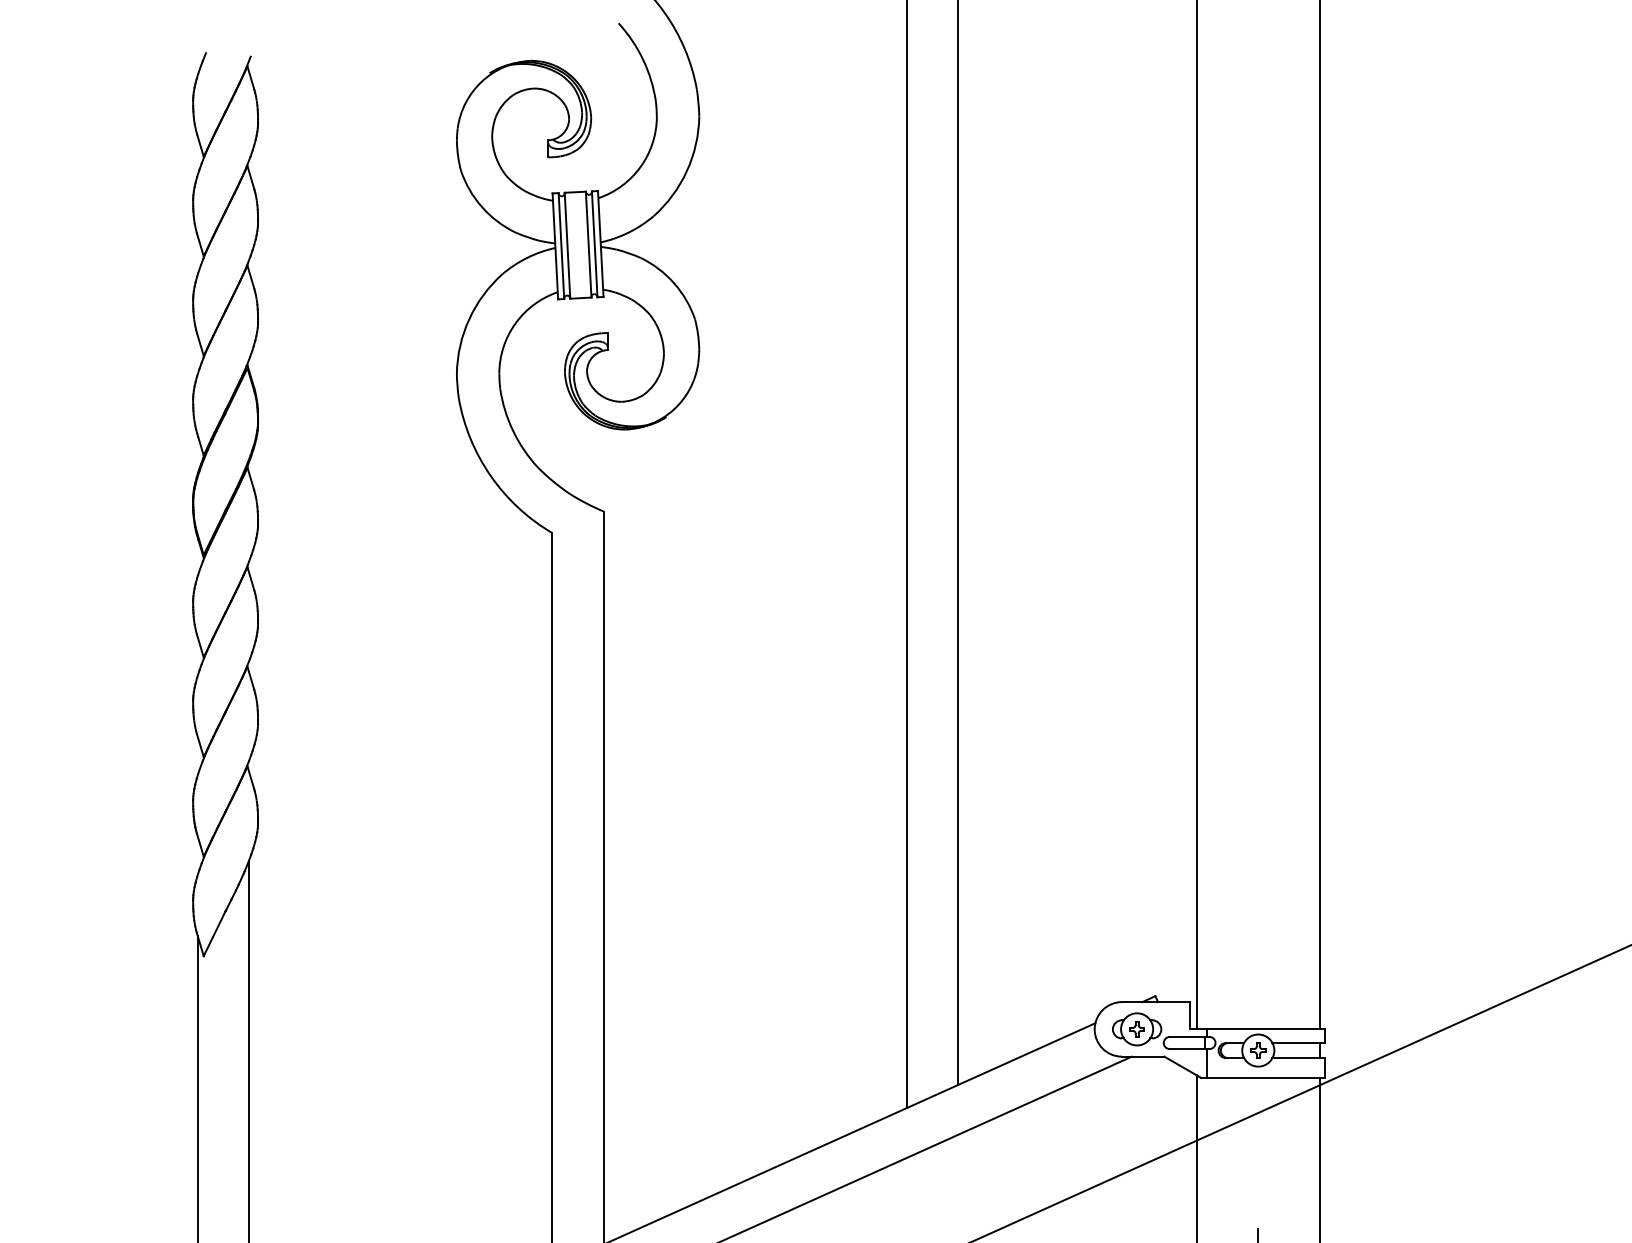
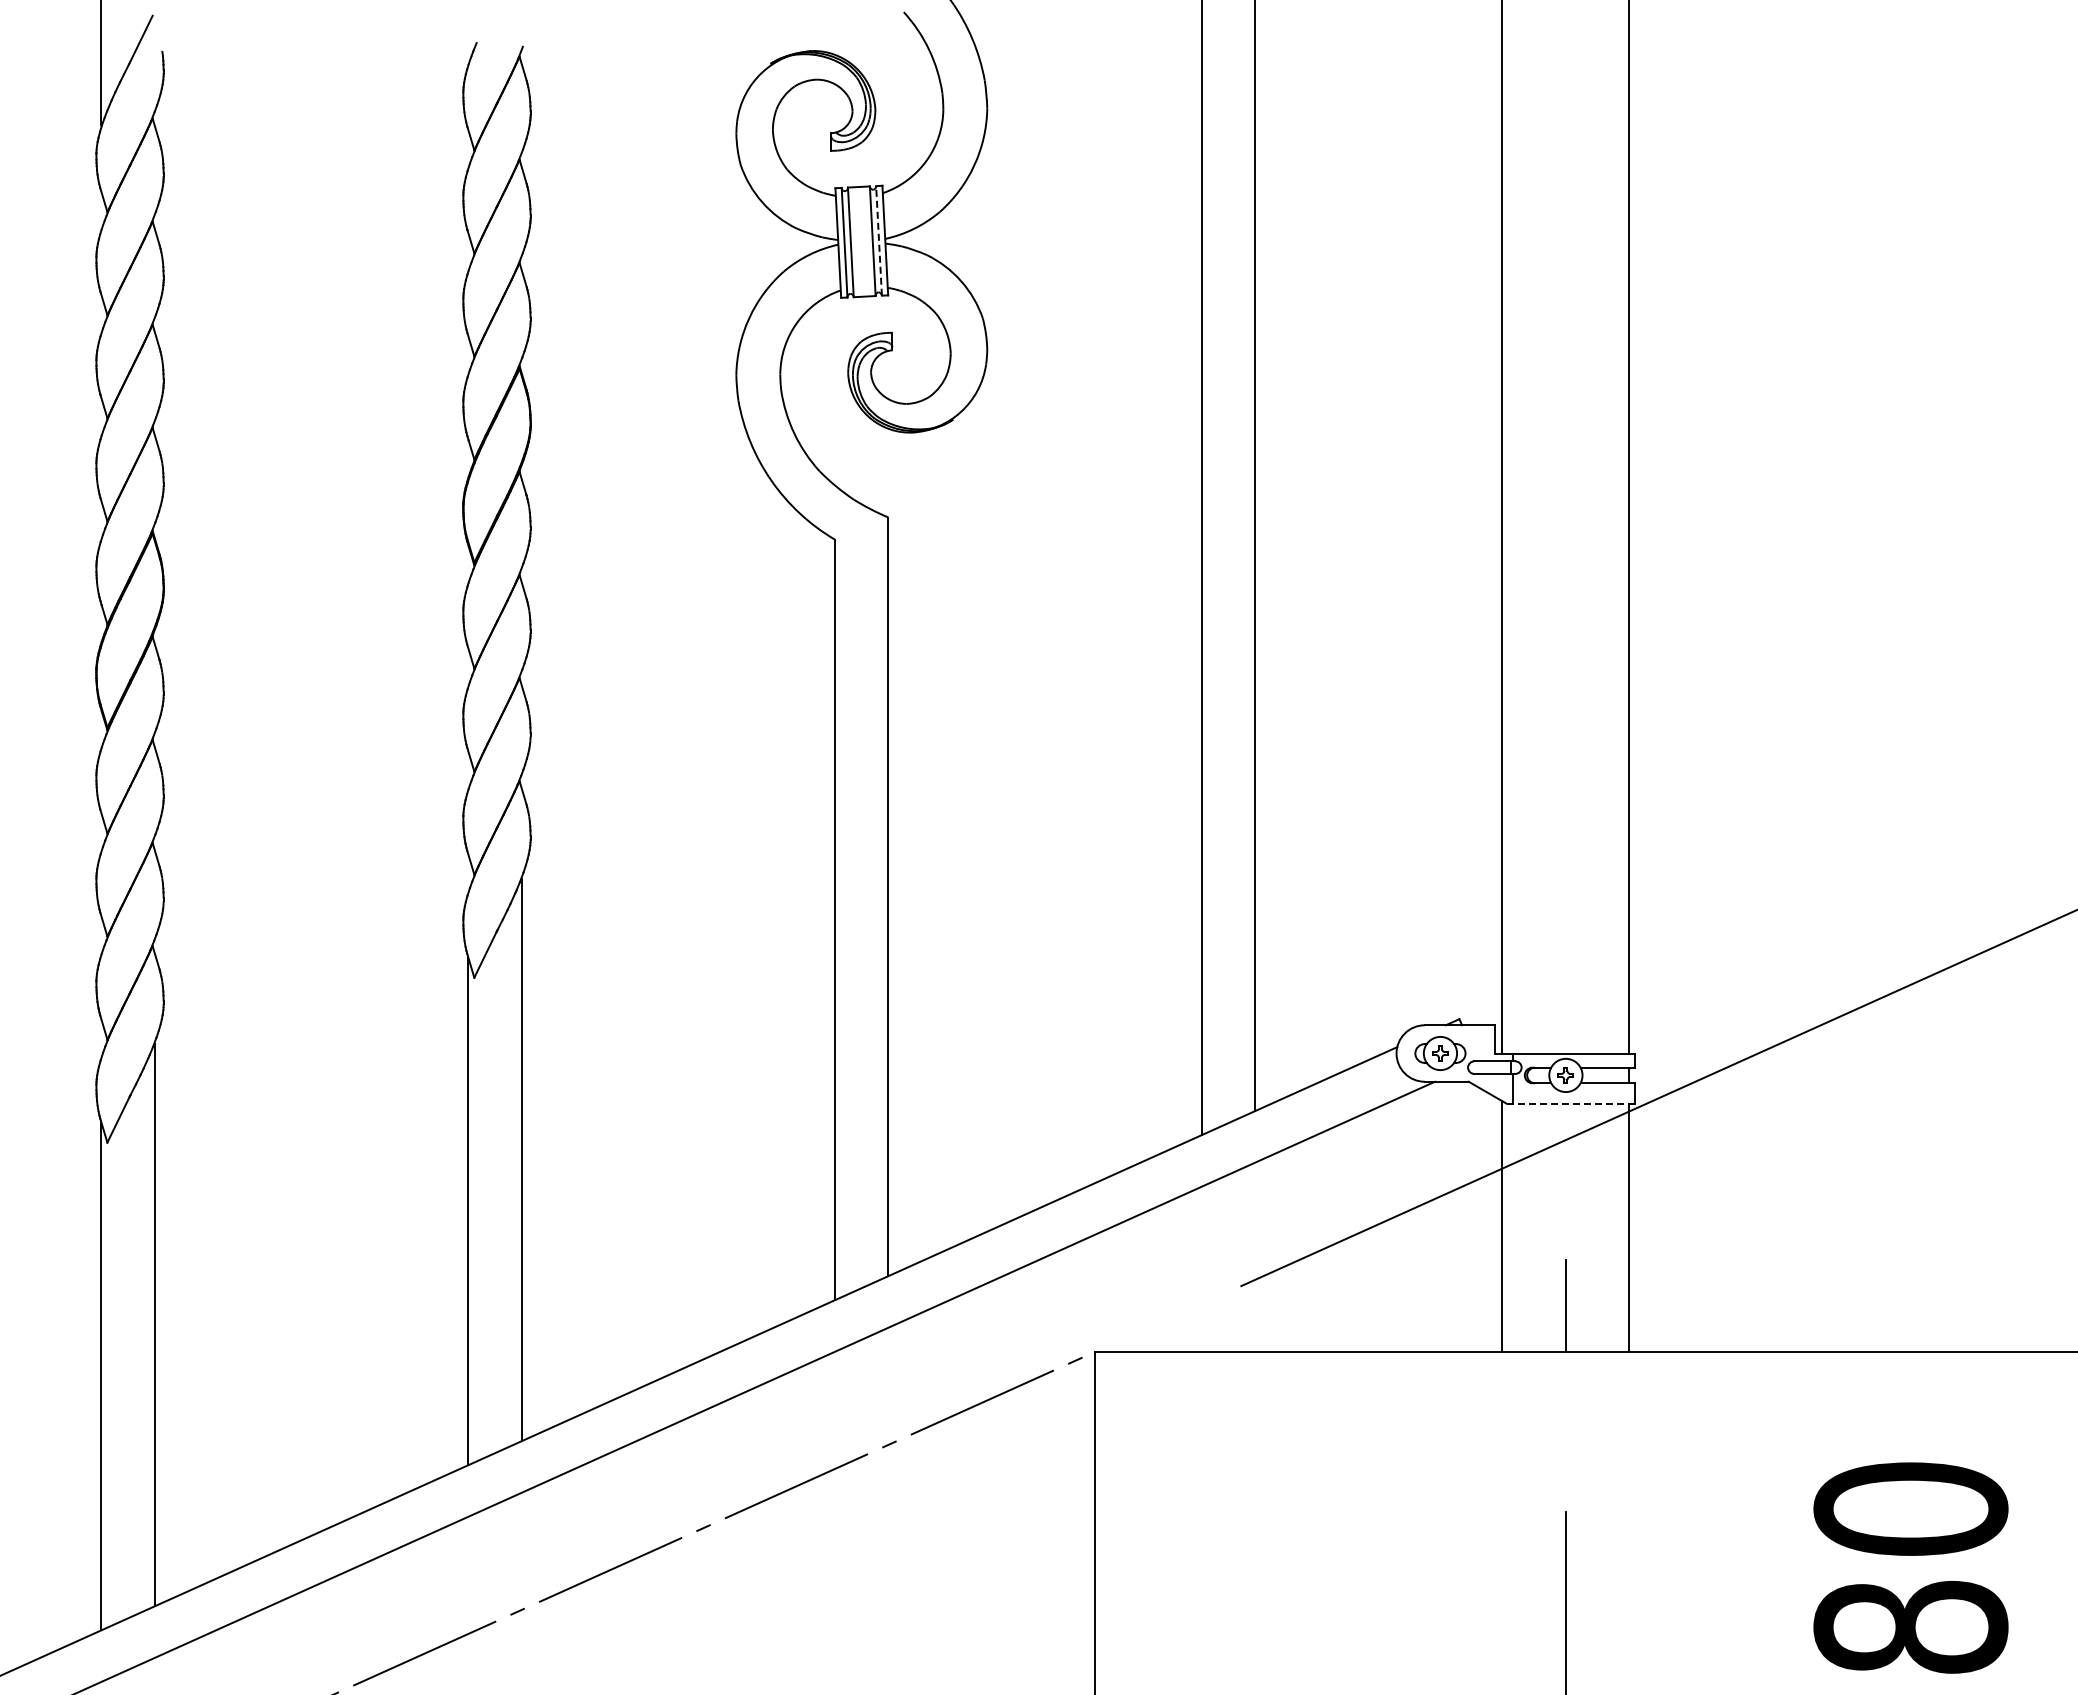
line: (595, 243) -> (879, 240), solid -> dashed
line: (1262, 1077) -> (1570, 1103), solid -> dashed

